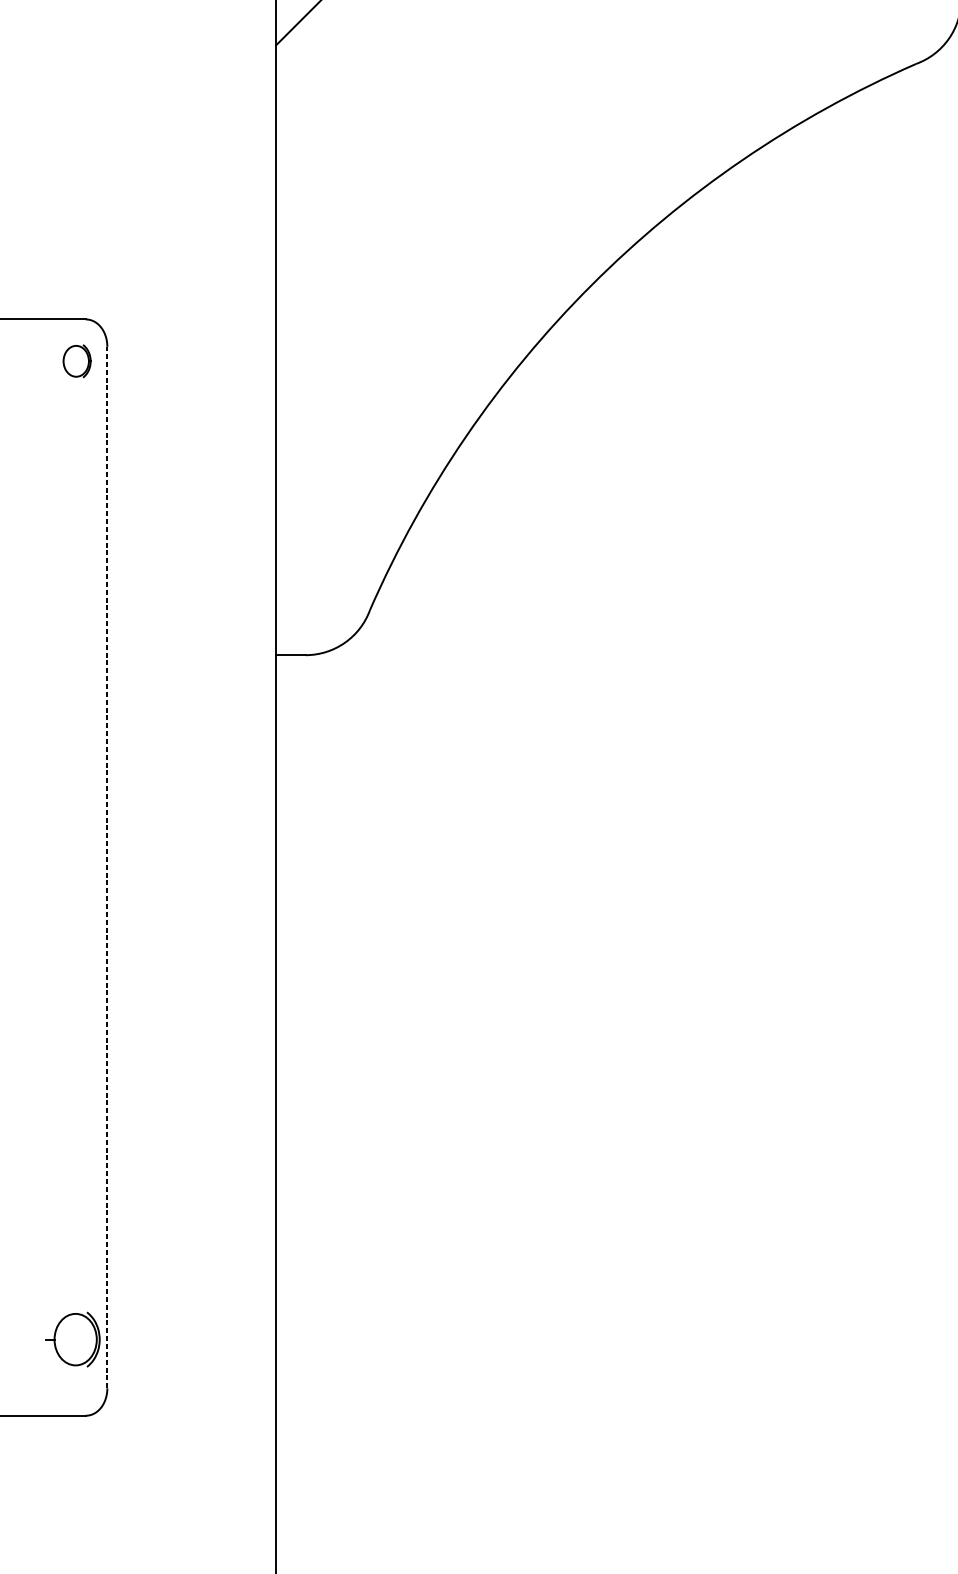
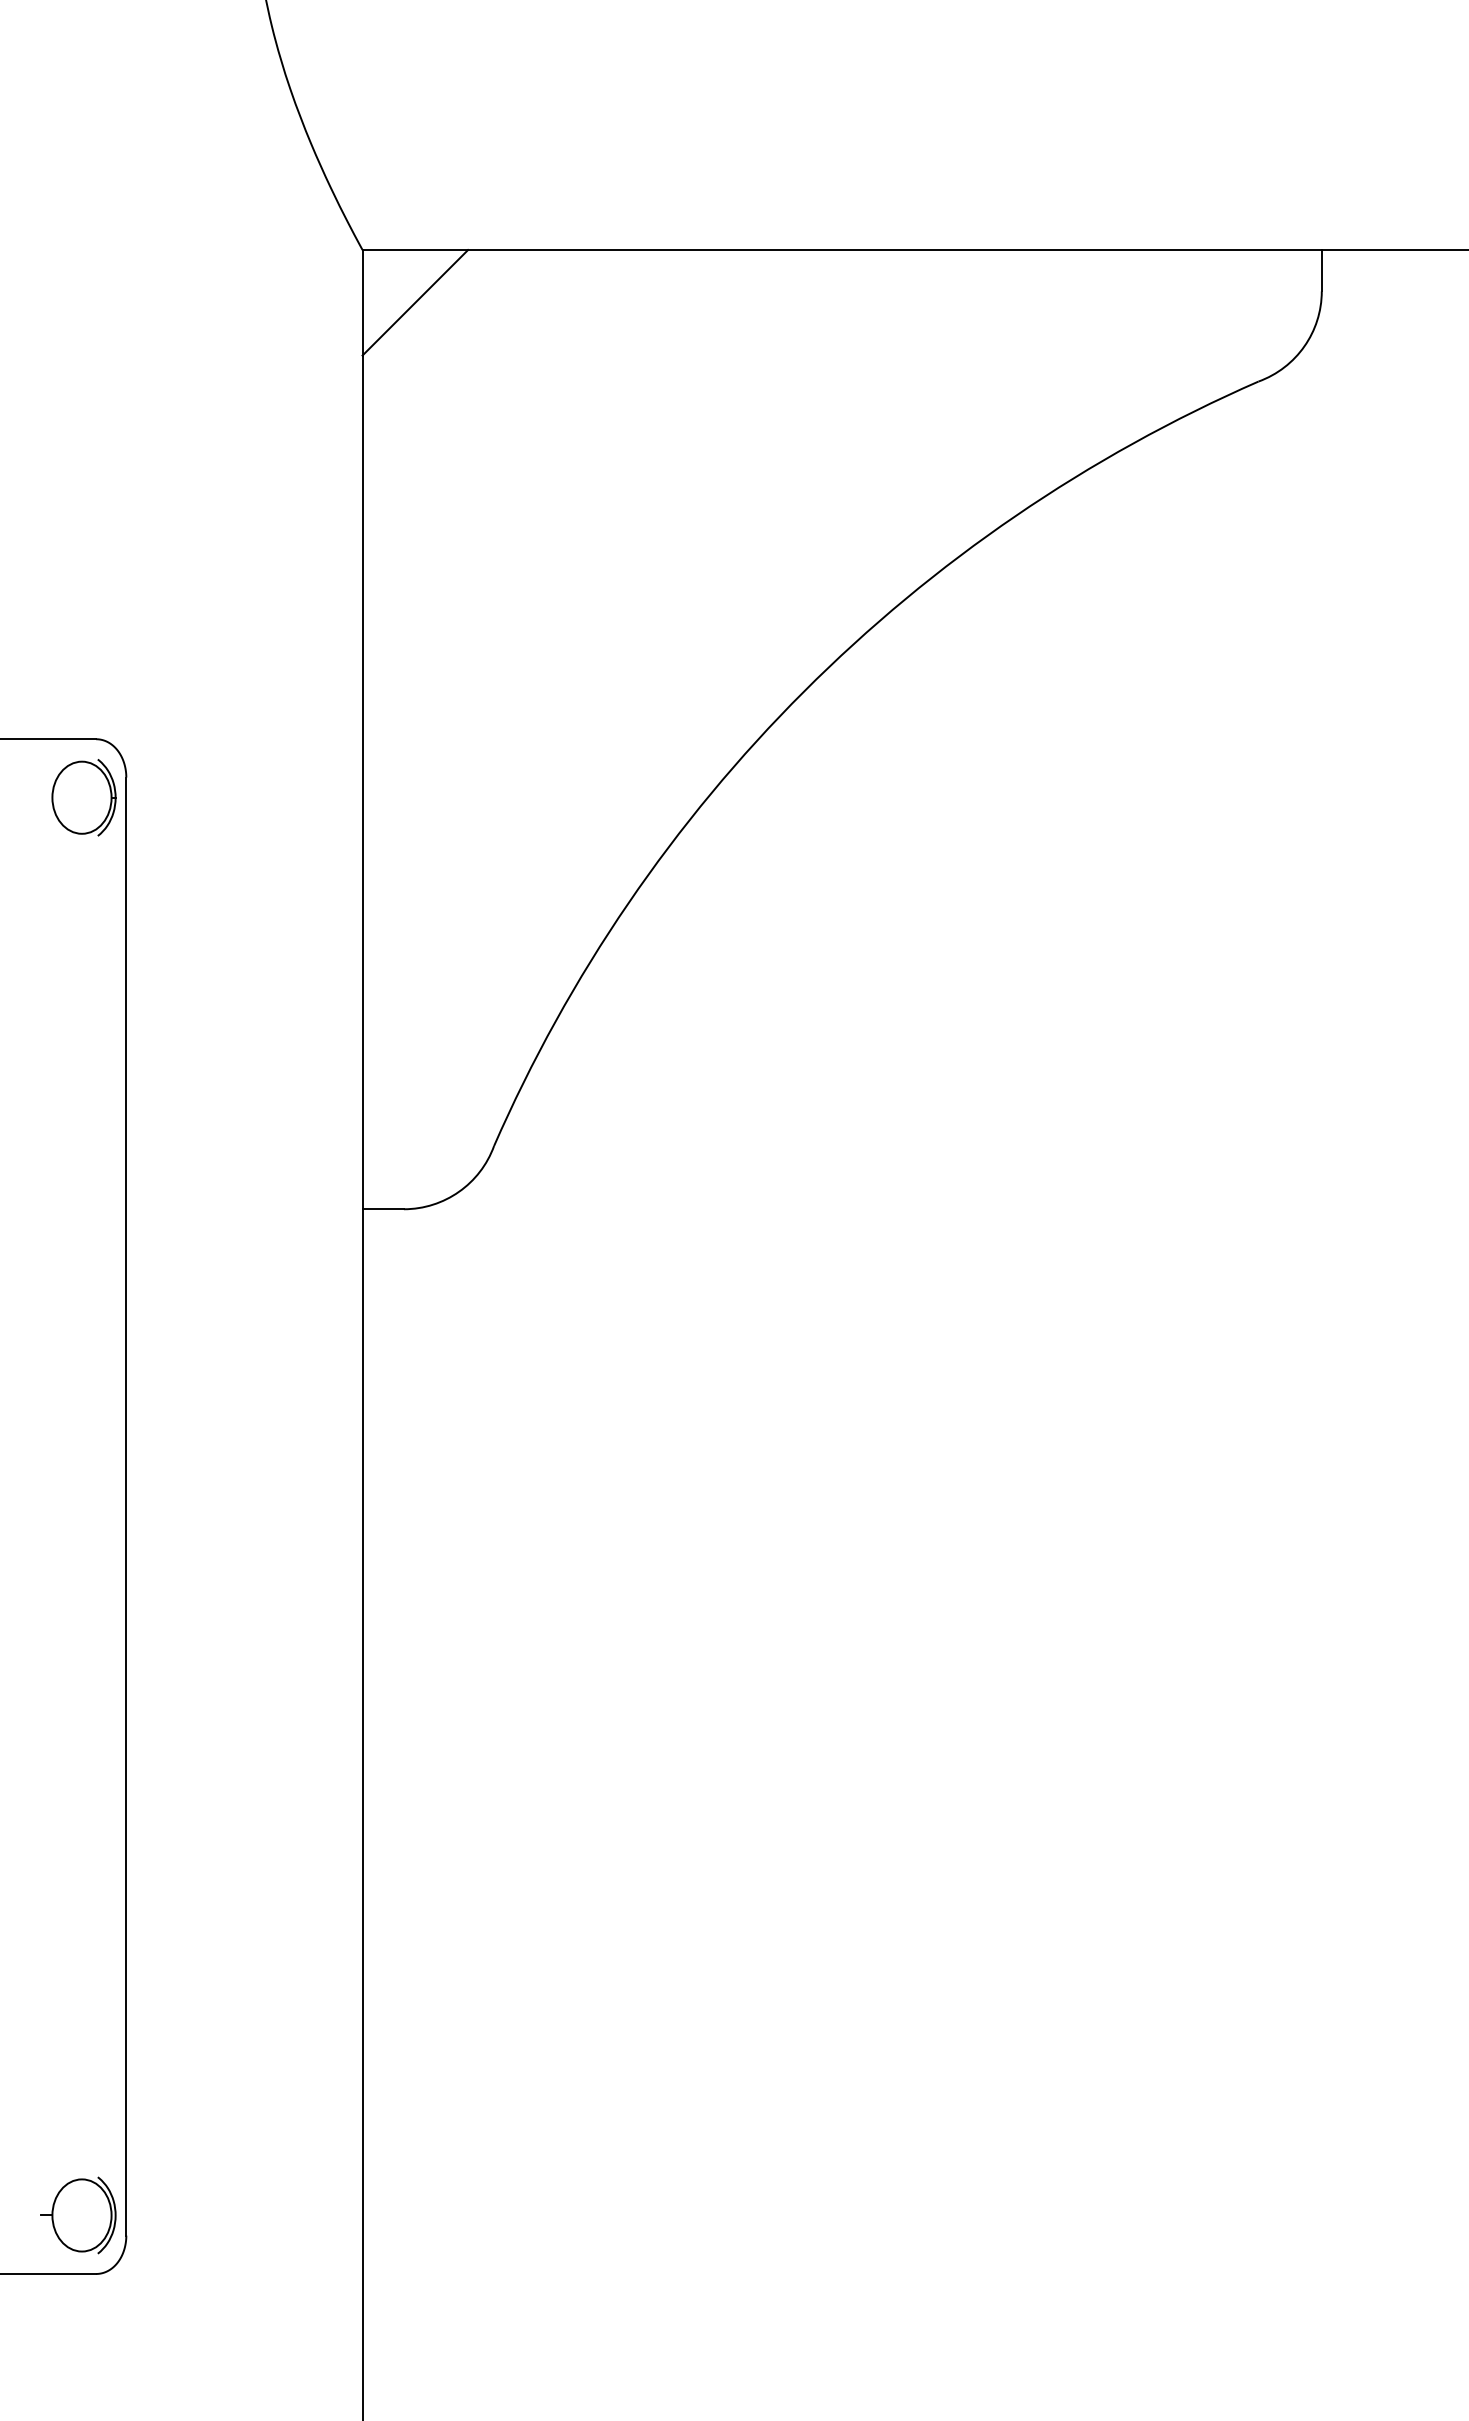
part: (76, 361) -> (83, 797), size x1.67
line: (107, 867) -> (126, 1506), dashed -> solid
part: (73, 1339) -> (78, 2215), moved

